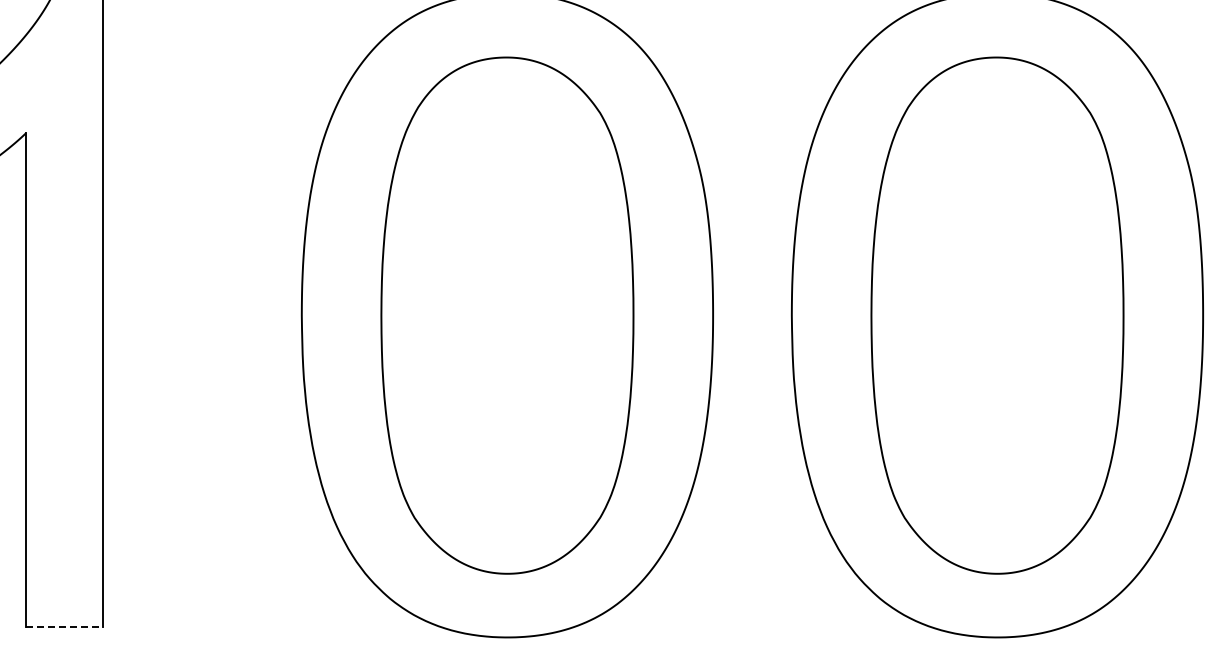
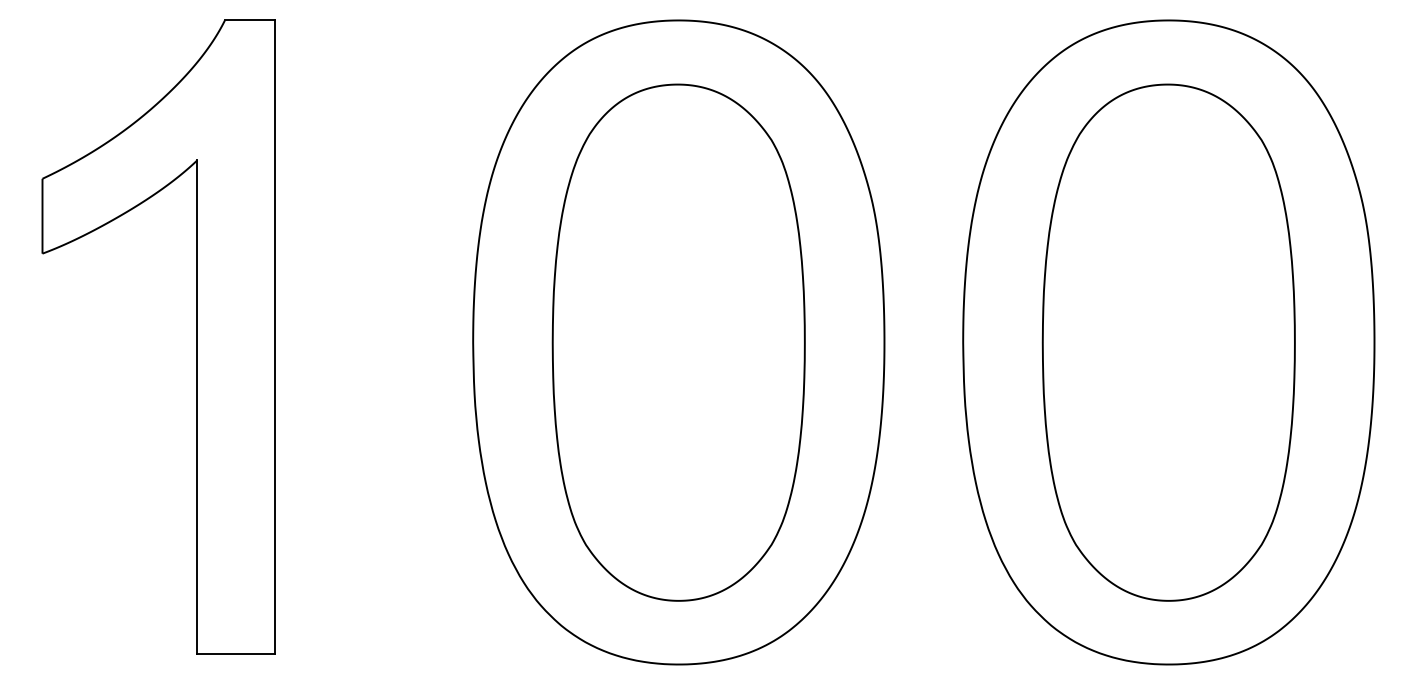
line: (65, 626) -> (236, 653), dashed -> solid

